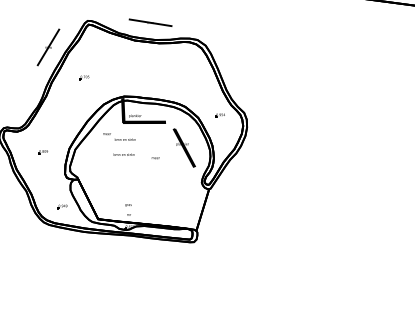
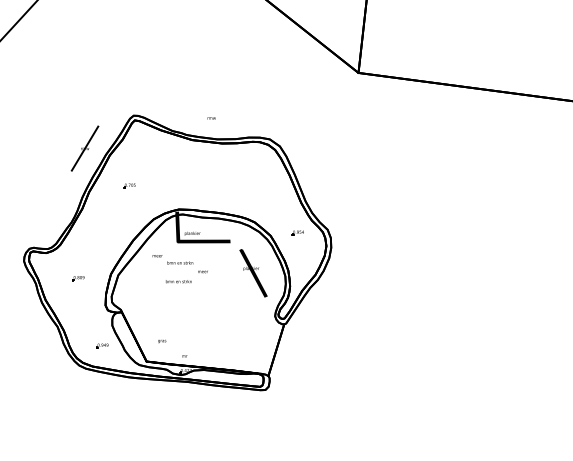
line: (150, 23) -> (211, 118), removed
text: (155, 157) -> (202, 271), moved
text: (128, 205) -> (162, 341), moved

